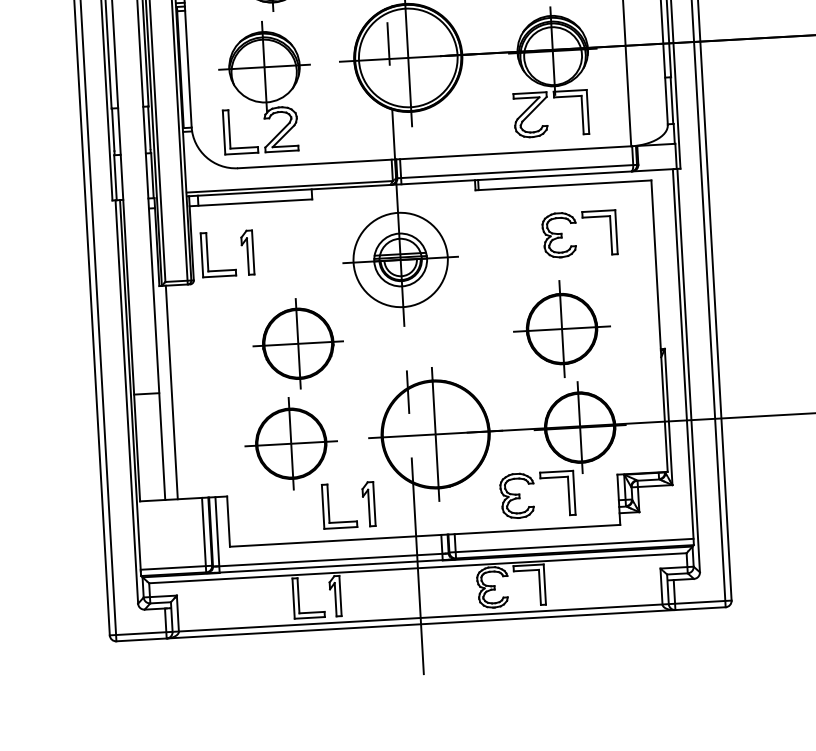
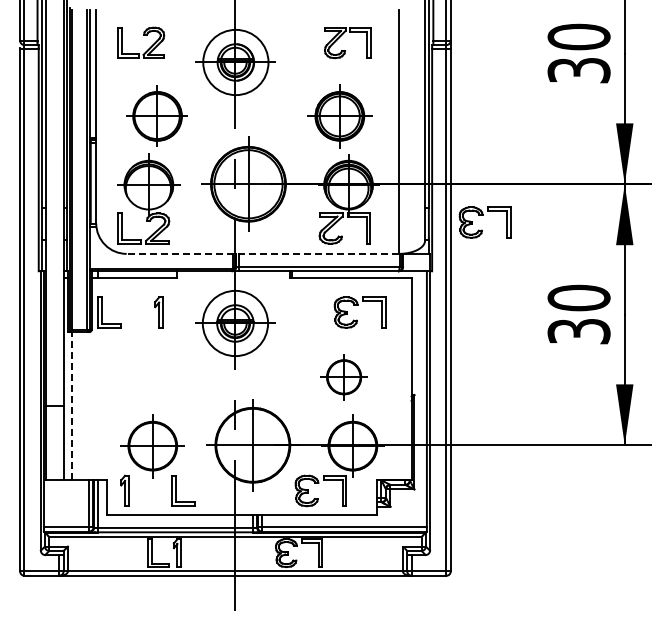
part: (750, 84) -> (483, 215), added
line: (434, 156) -> (262, 253), solid -> dashed
part: (246, 252) -> (158, 312), moved
part: (560, 327) -> (343, 376), size x0.7
part: (298, 343) -> (161, 377), removed
line: (172, 392) -> (72, 406), solid -> dashed
part: (368, 503) -> (124, 490), moved

